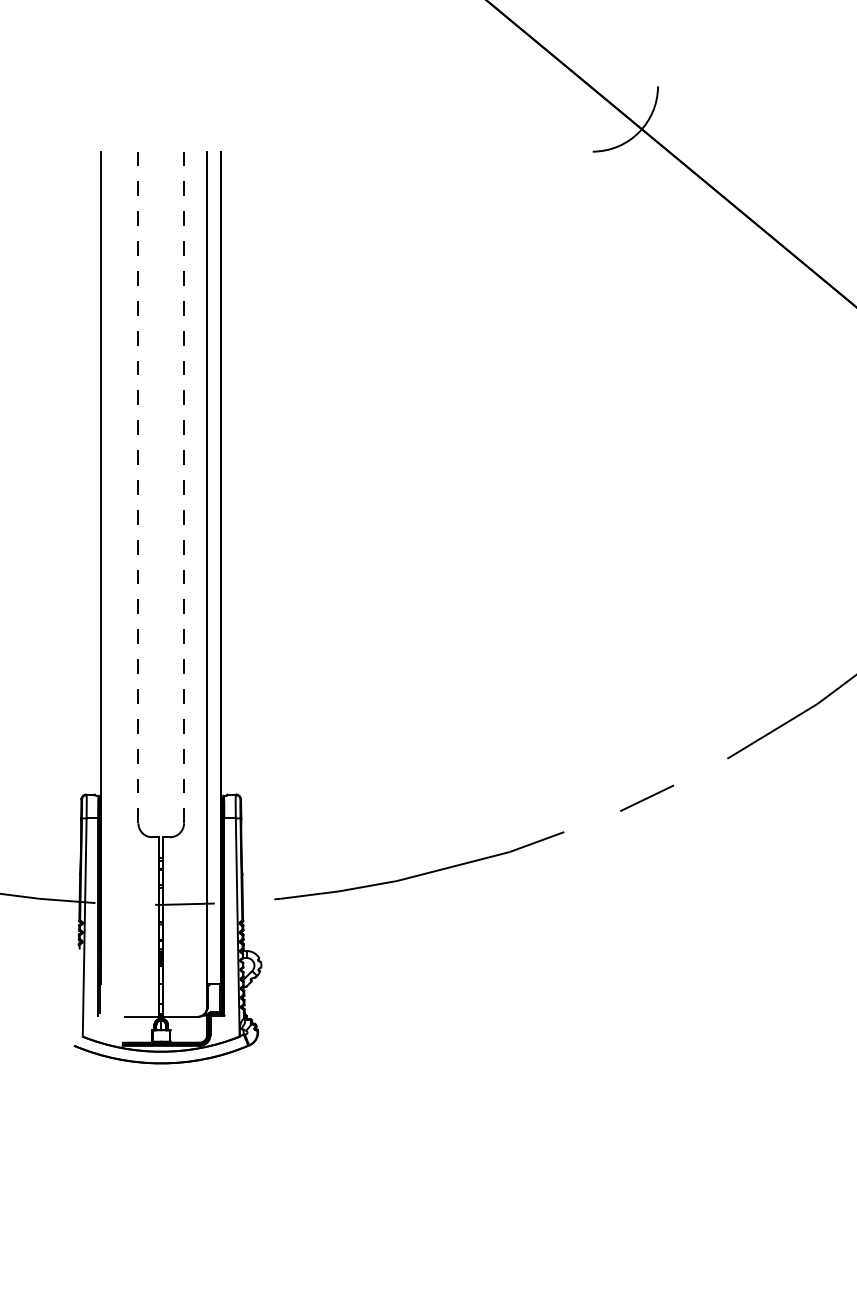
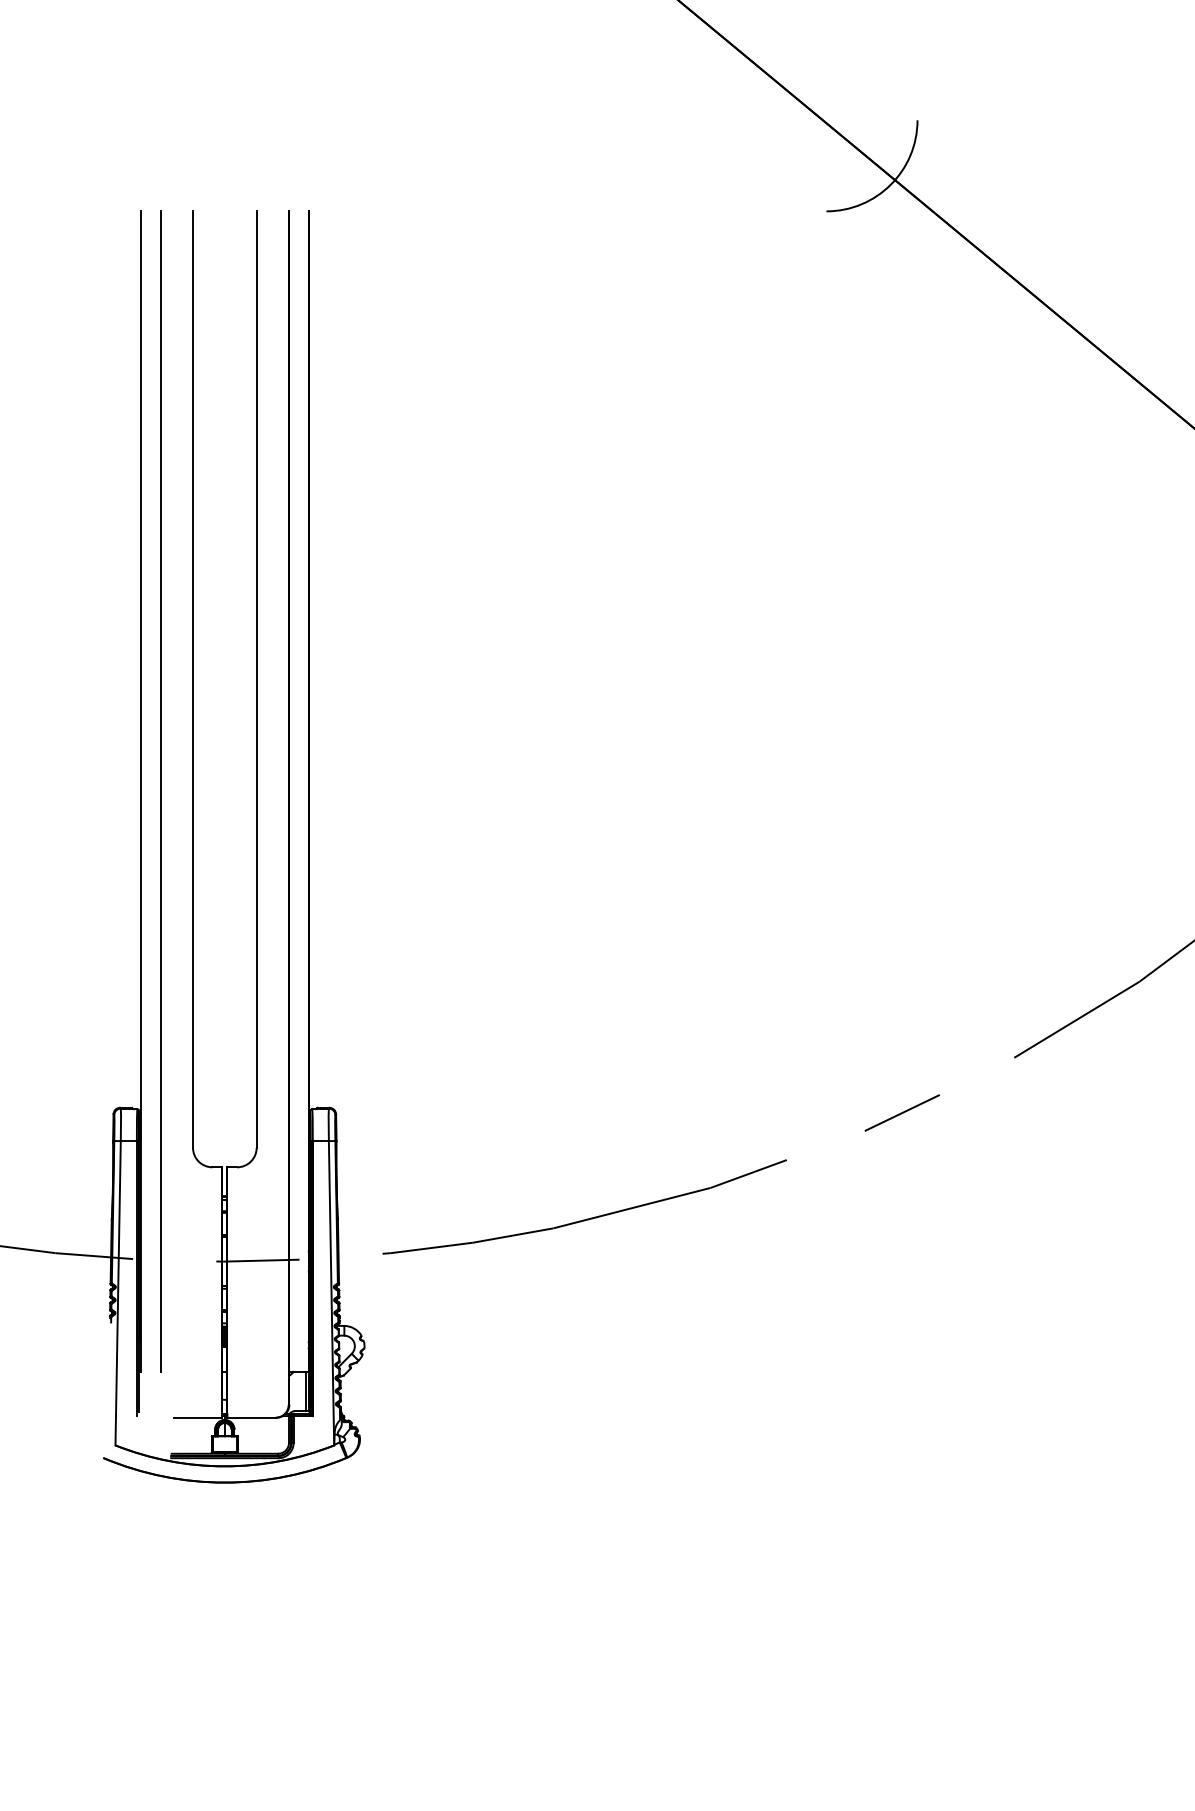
line: (138, 487) -> (193, 679), dashed -> solid
line: (184, 487) -> (257, 679), dashed -> solid
line: (115, 567) -> (161, 791), added

